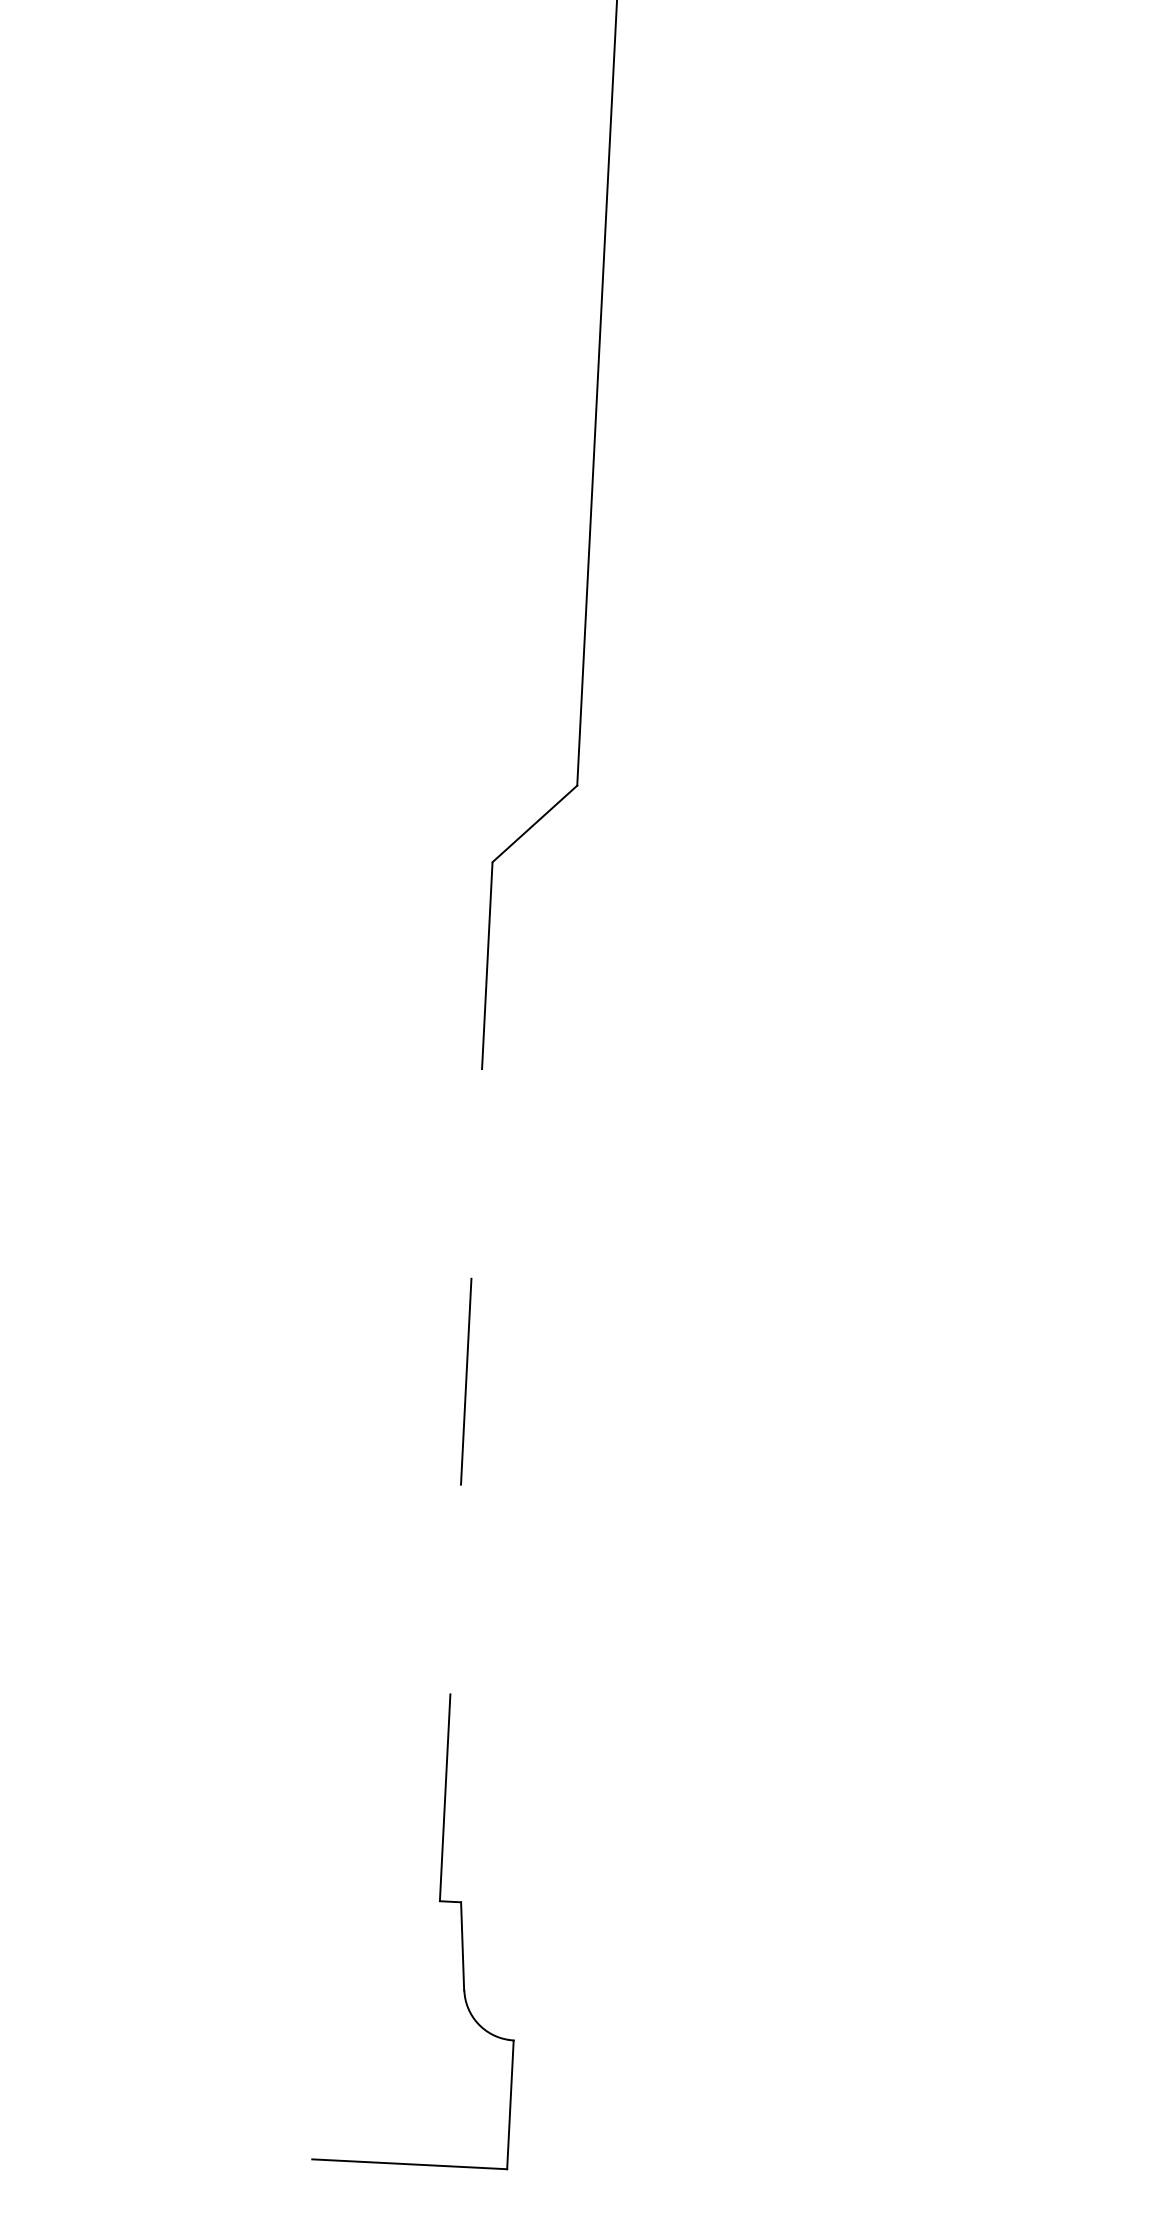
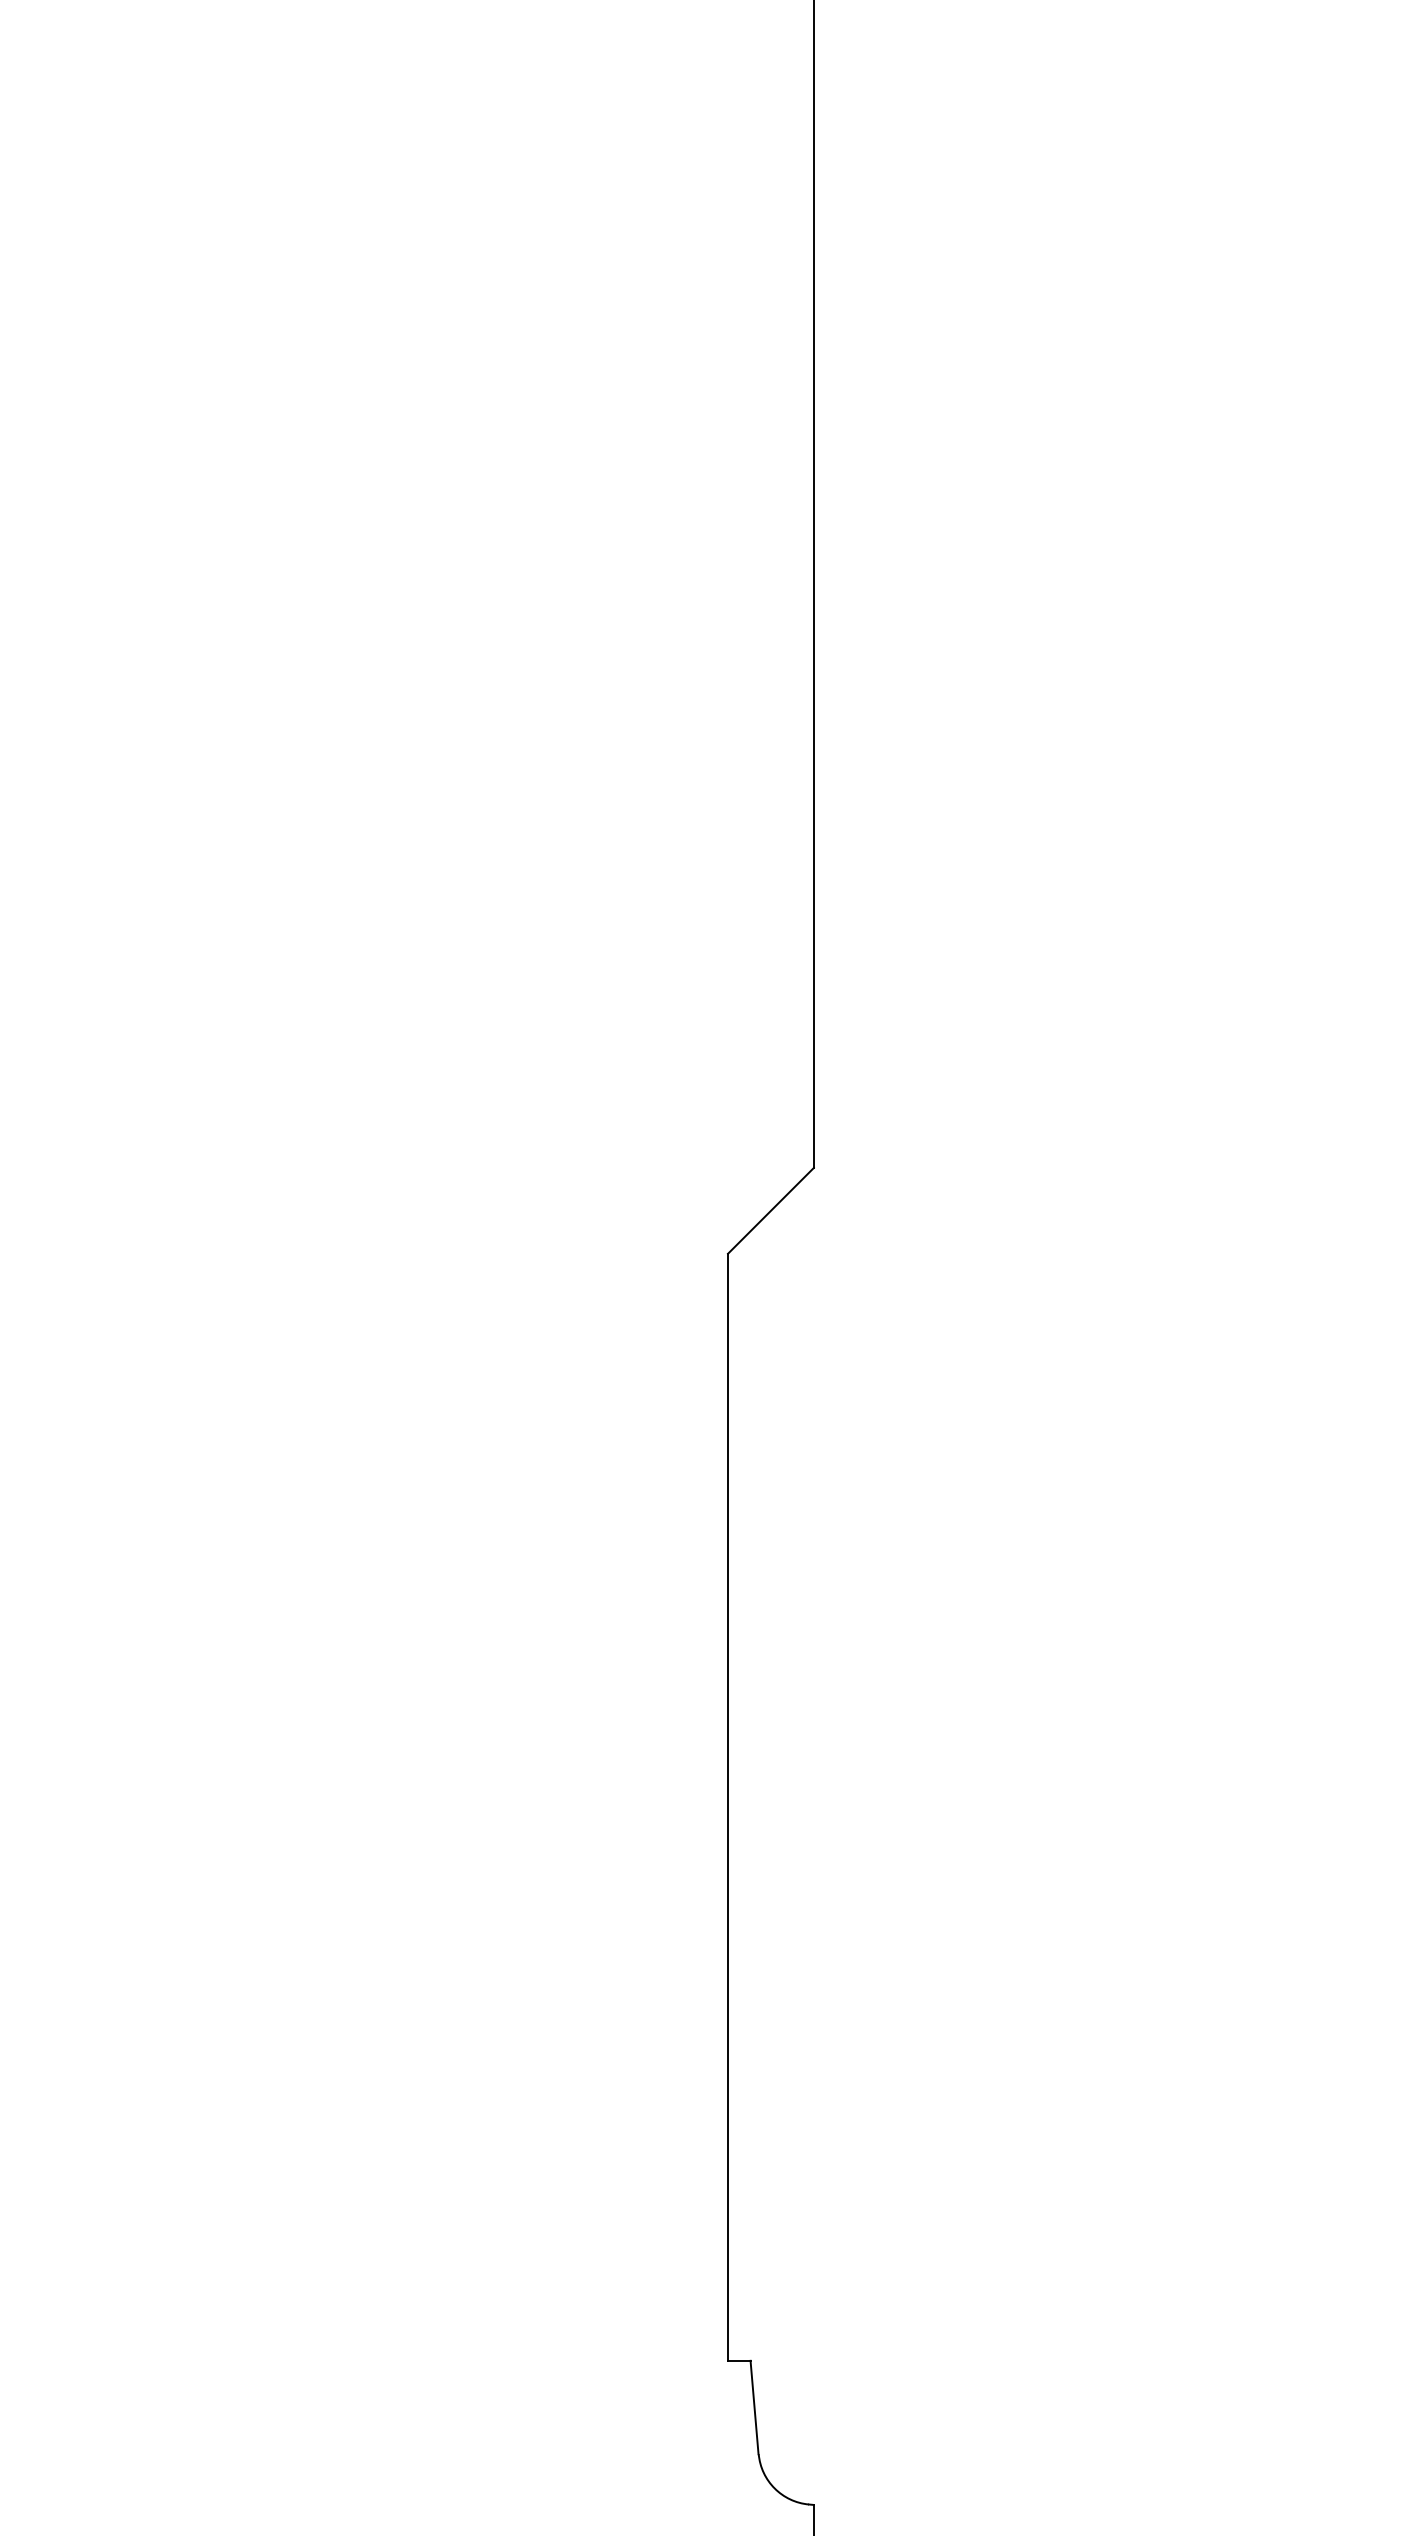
line: (465, 1380) -> (727, 1806), dashed -> solid

